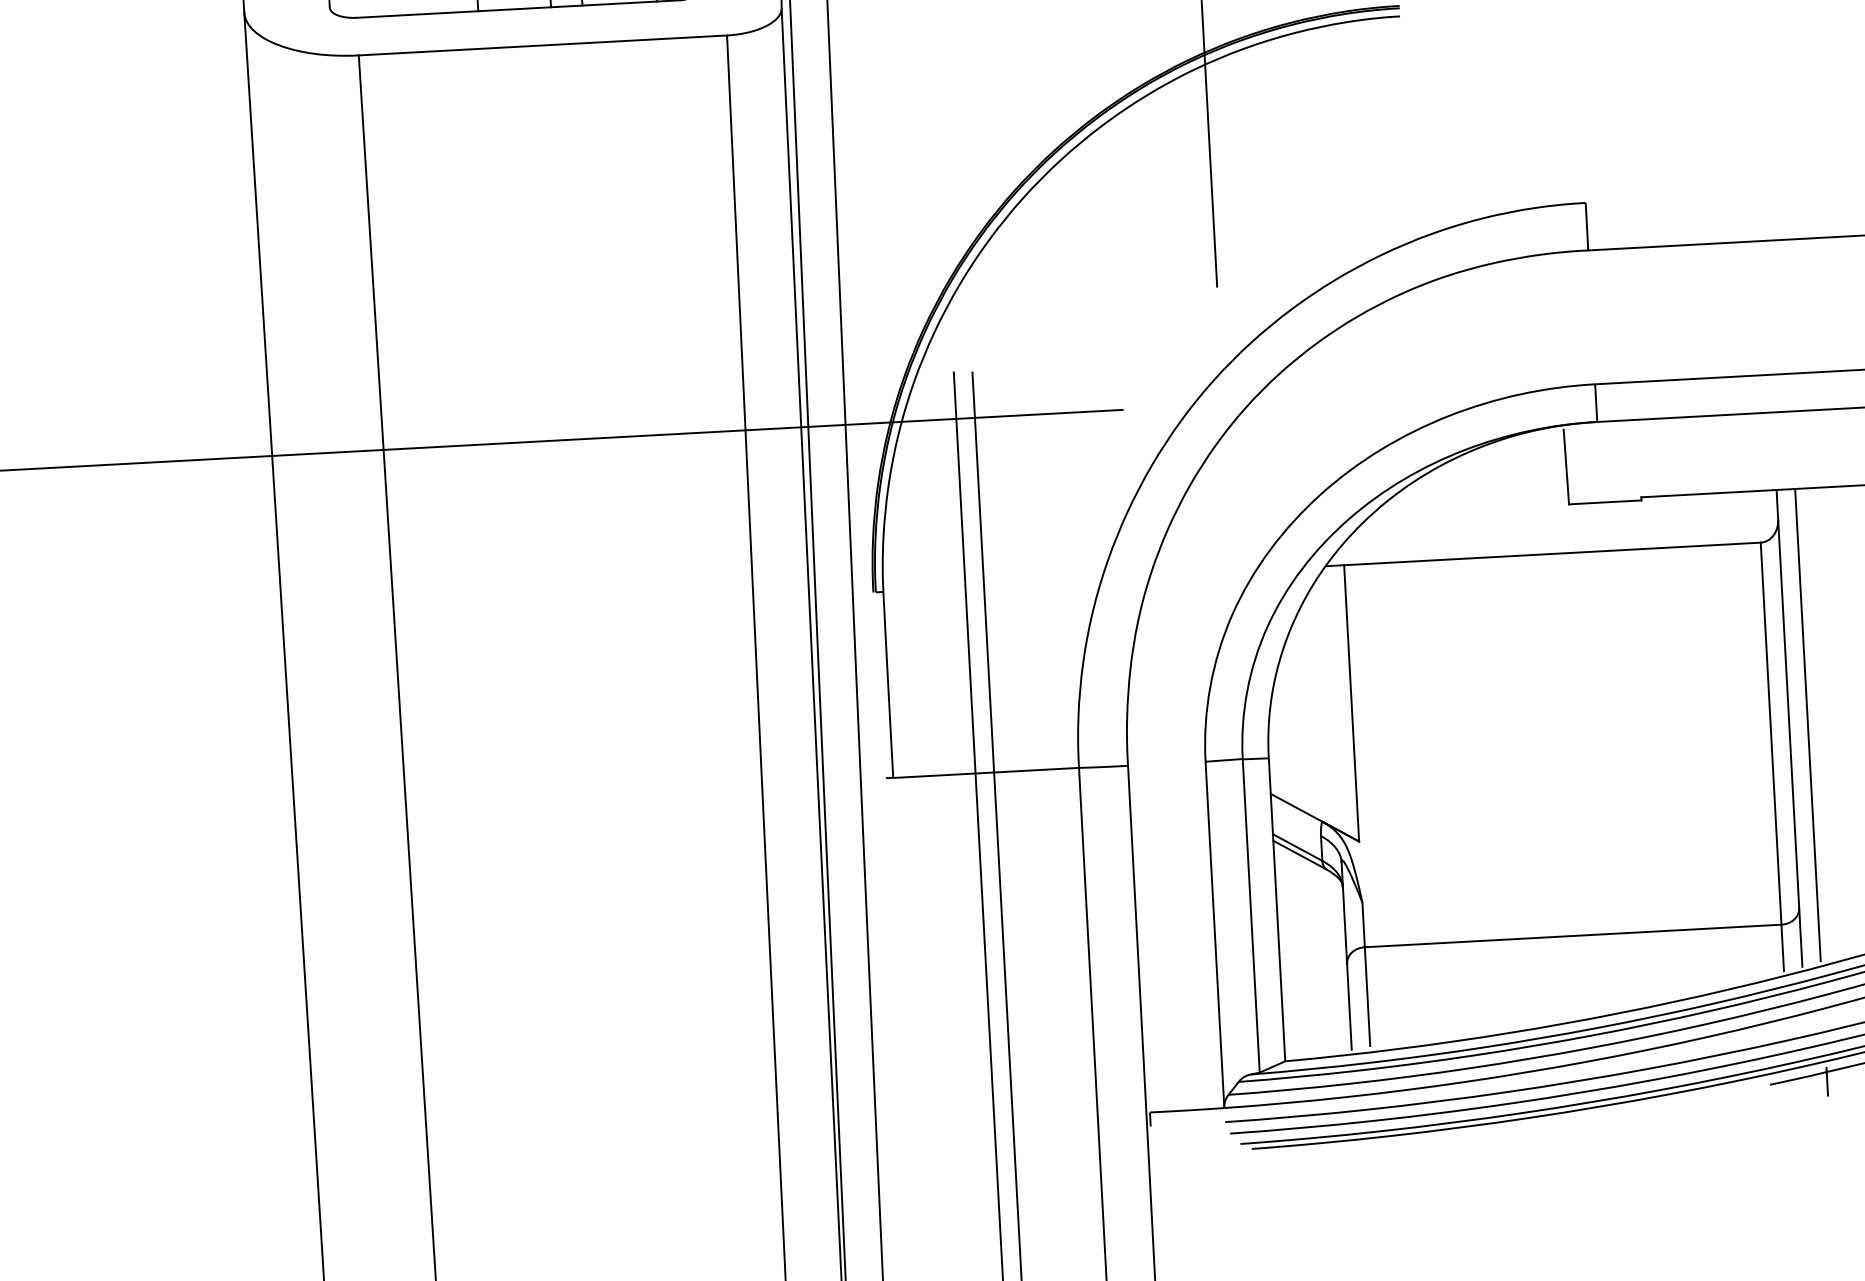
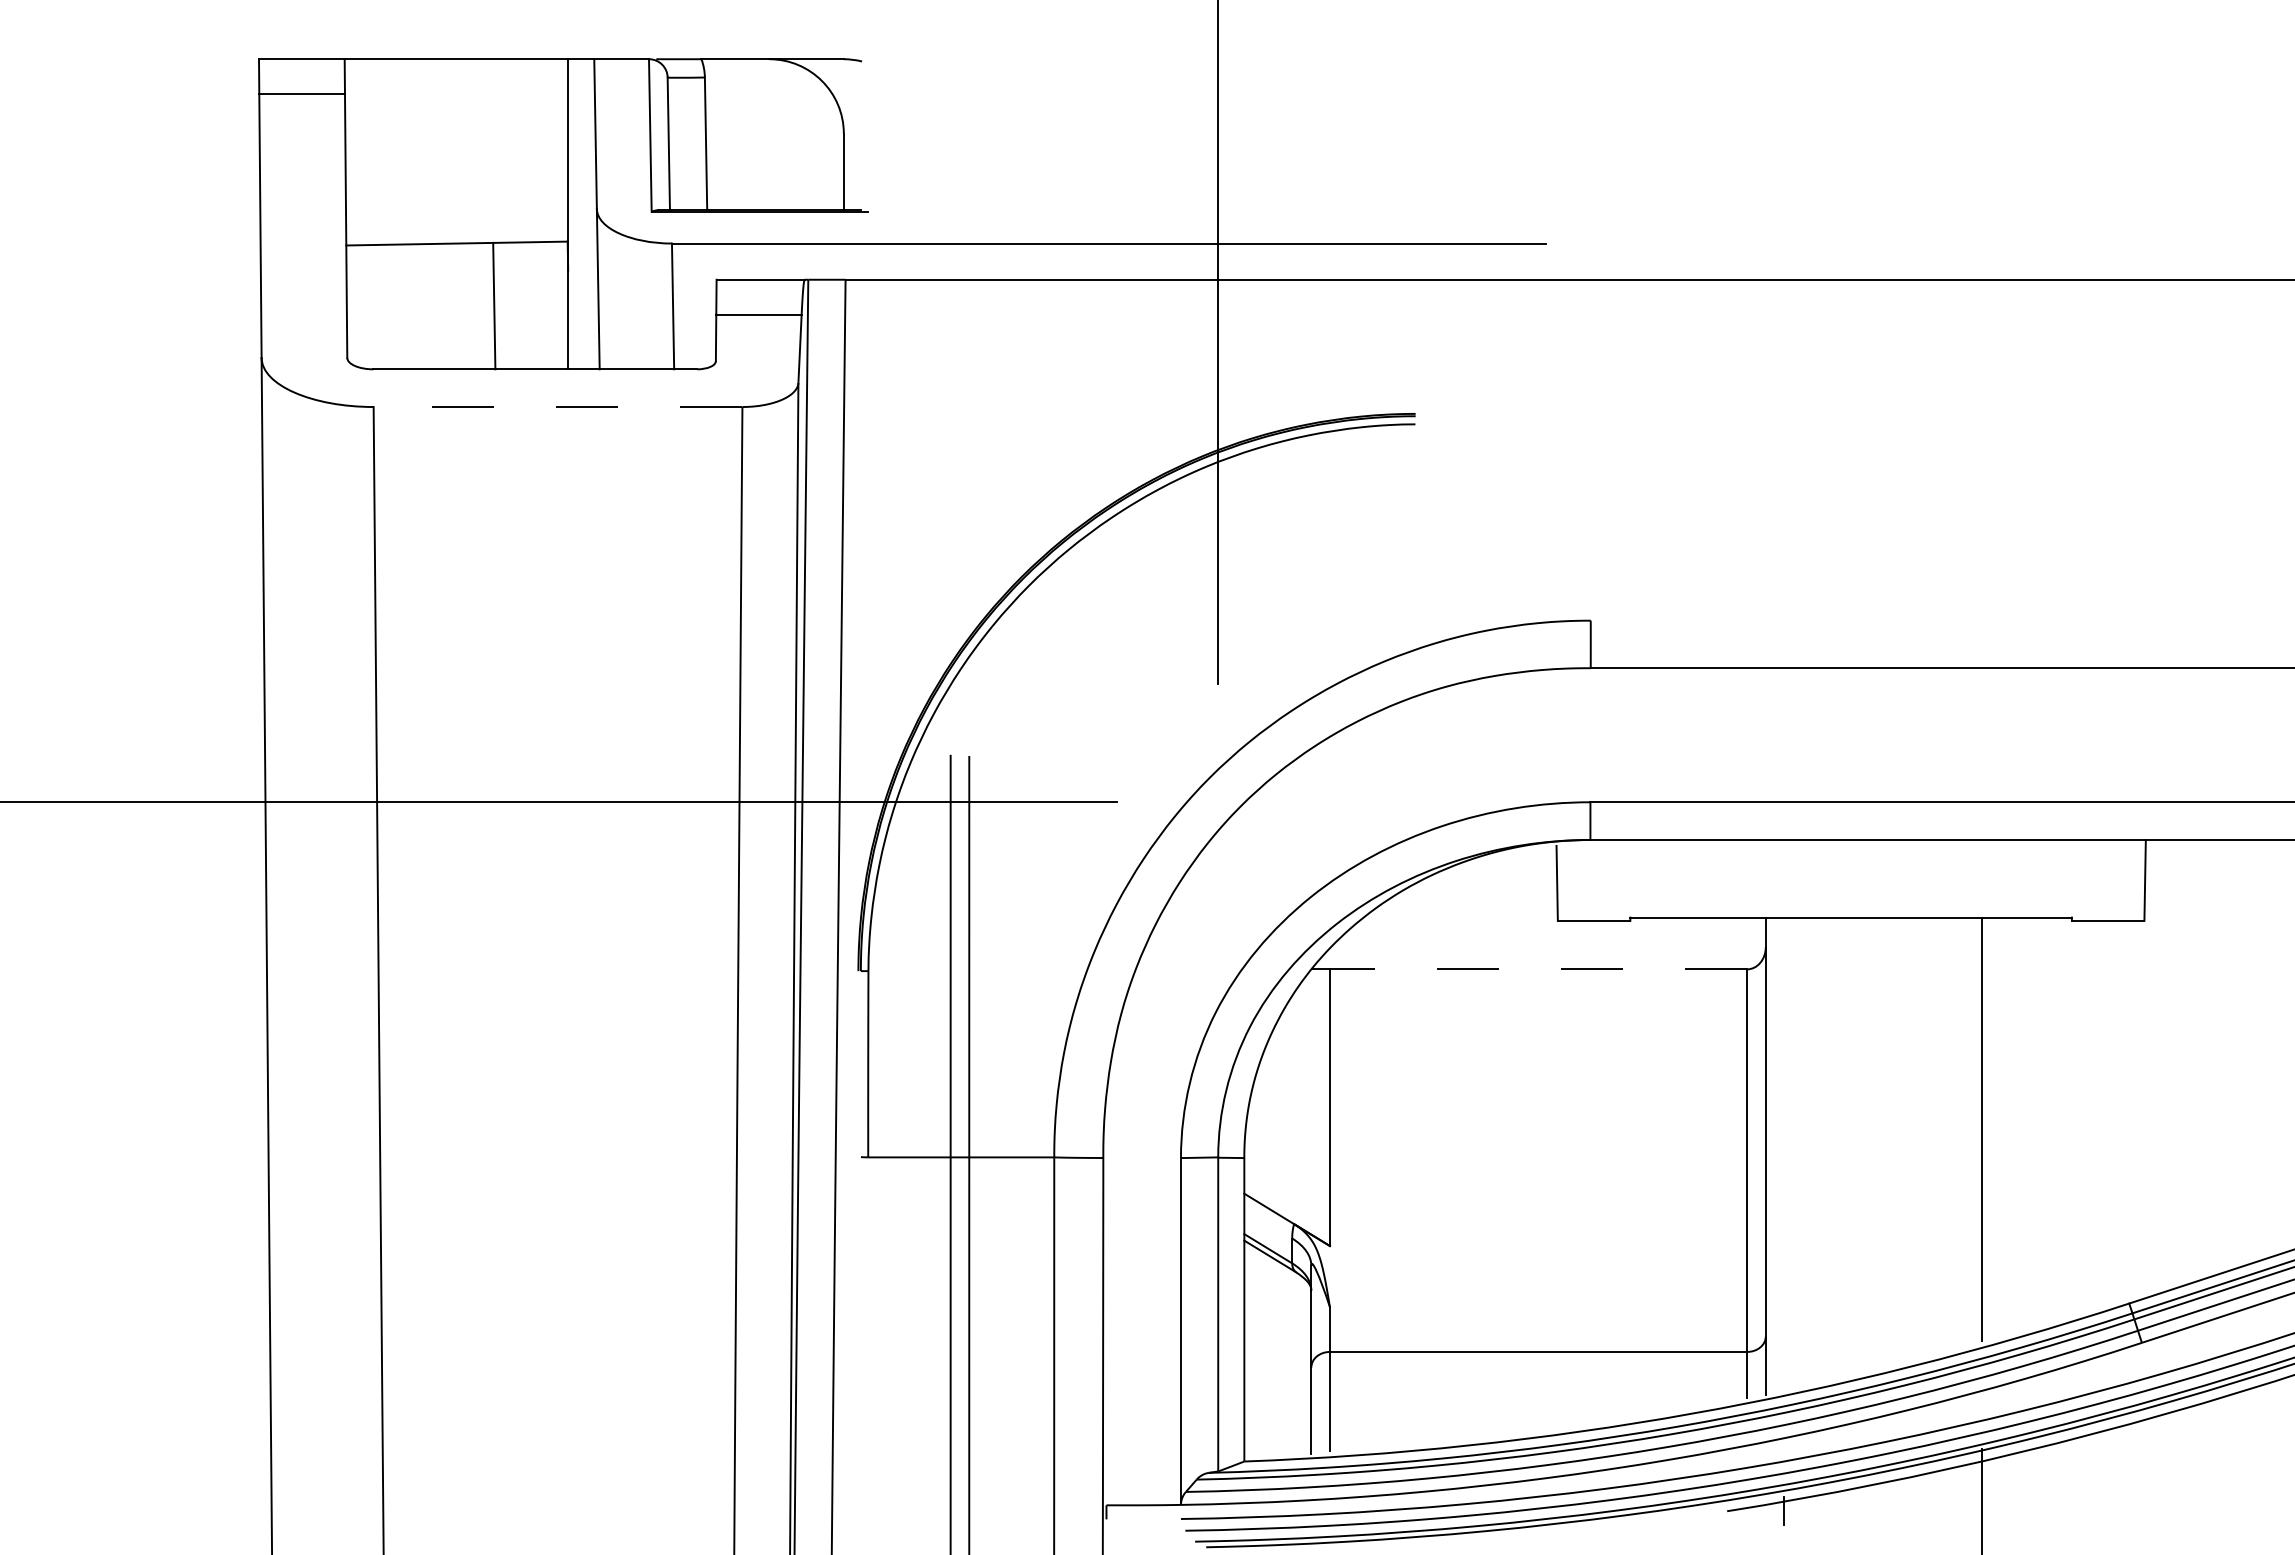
line: (542, 45) -> (557, 407), solid -> dashed
line: (1552, 554) -> (1538, 969), solid -> dashed
line: (1807, 724) -> (1784, 1153), removed

